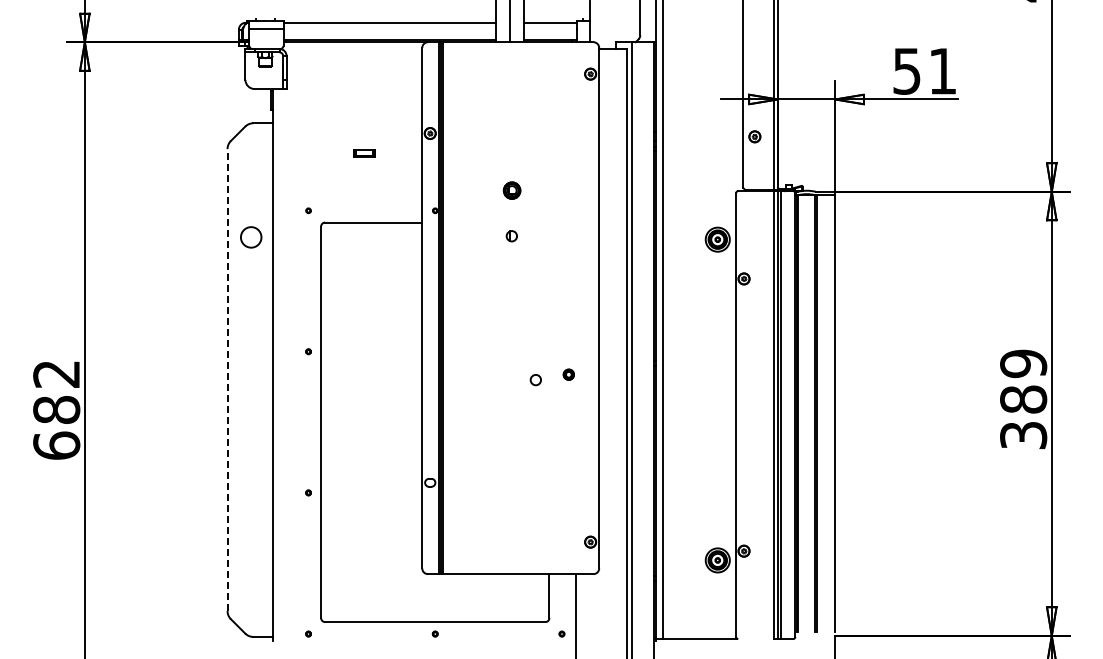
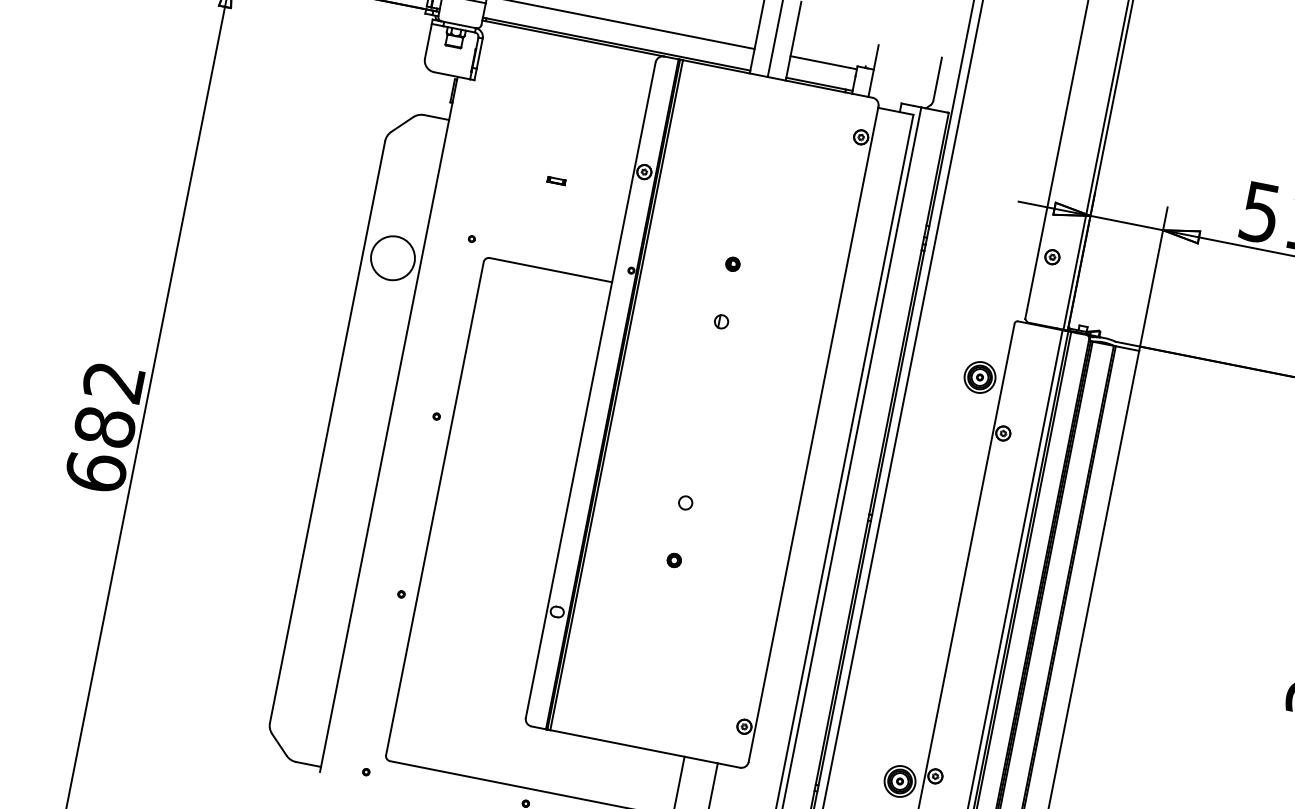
part: (364, 153) -> (556, 180), size x0.62
part: (511, 190) -> (732, 264), size x0.62
circle: (251, 237) -> (393, 258), size x1.67
part: (568, 374) -> (673, 560), moved
line: (227, 380) -> (327, 432), dashed -> solid
circle: (535, 380) -> (685, 503), moved

